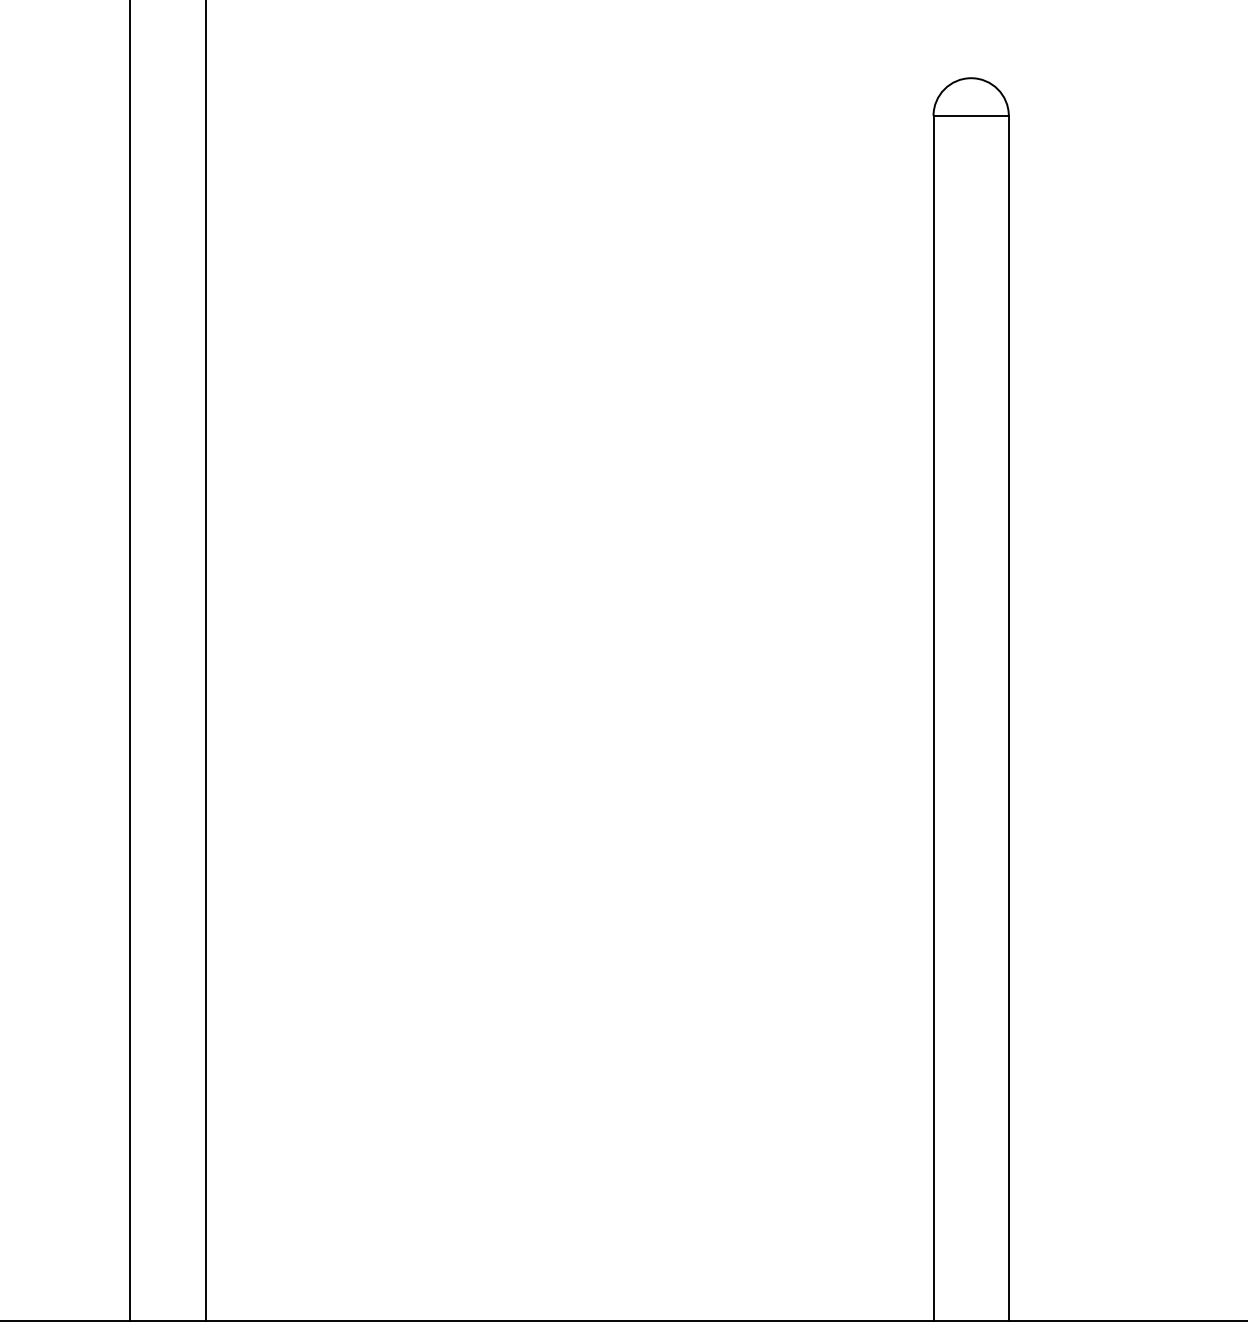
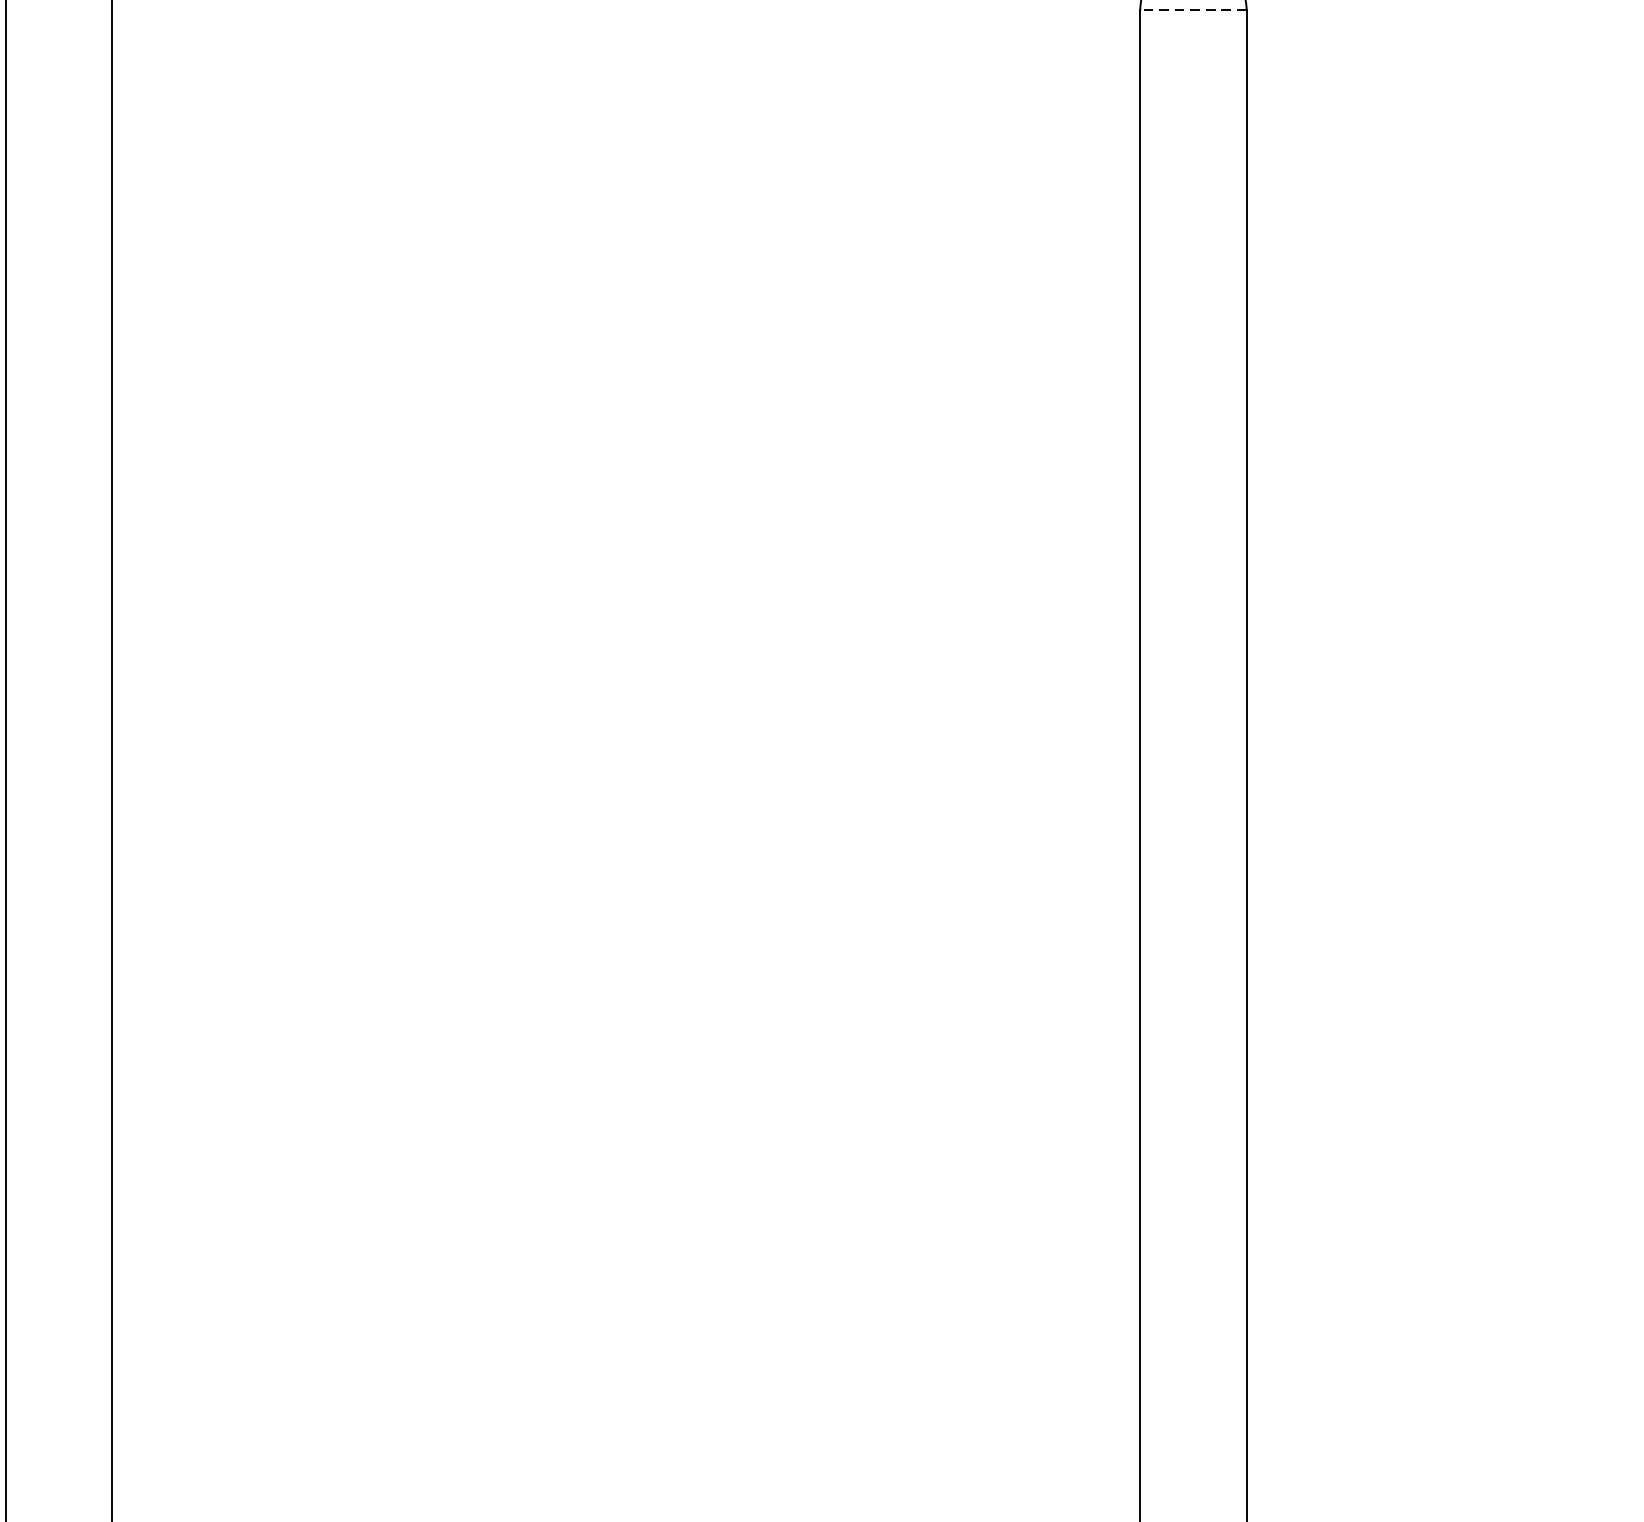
line: (971, 115) -> (1193, 9), solid -> dashed

